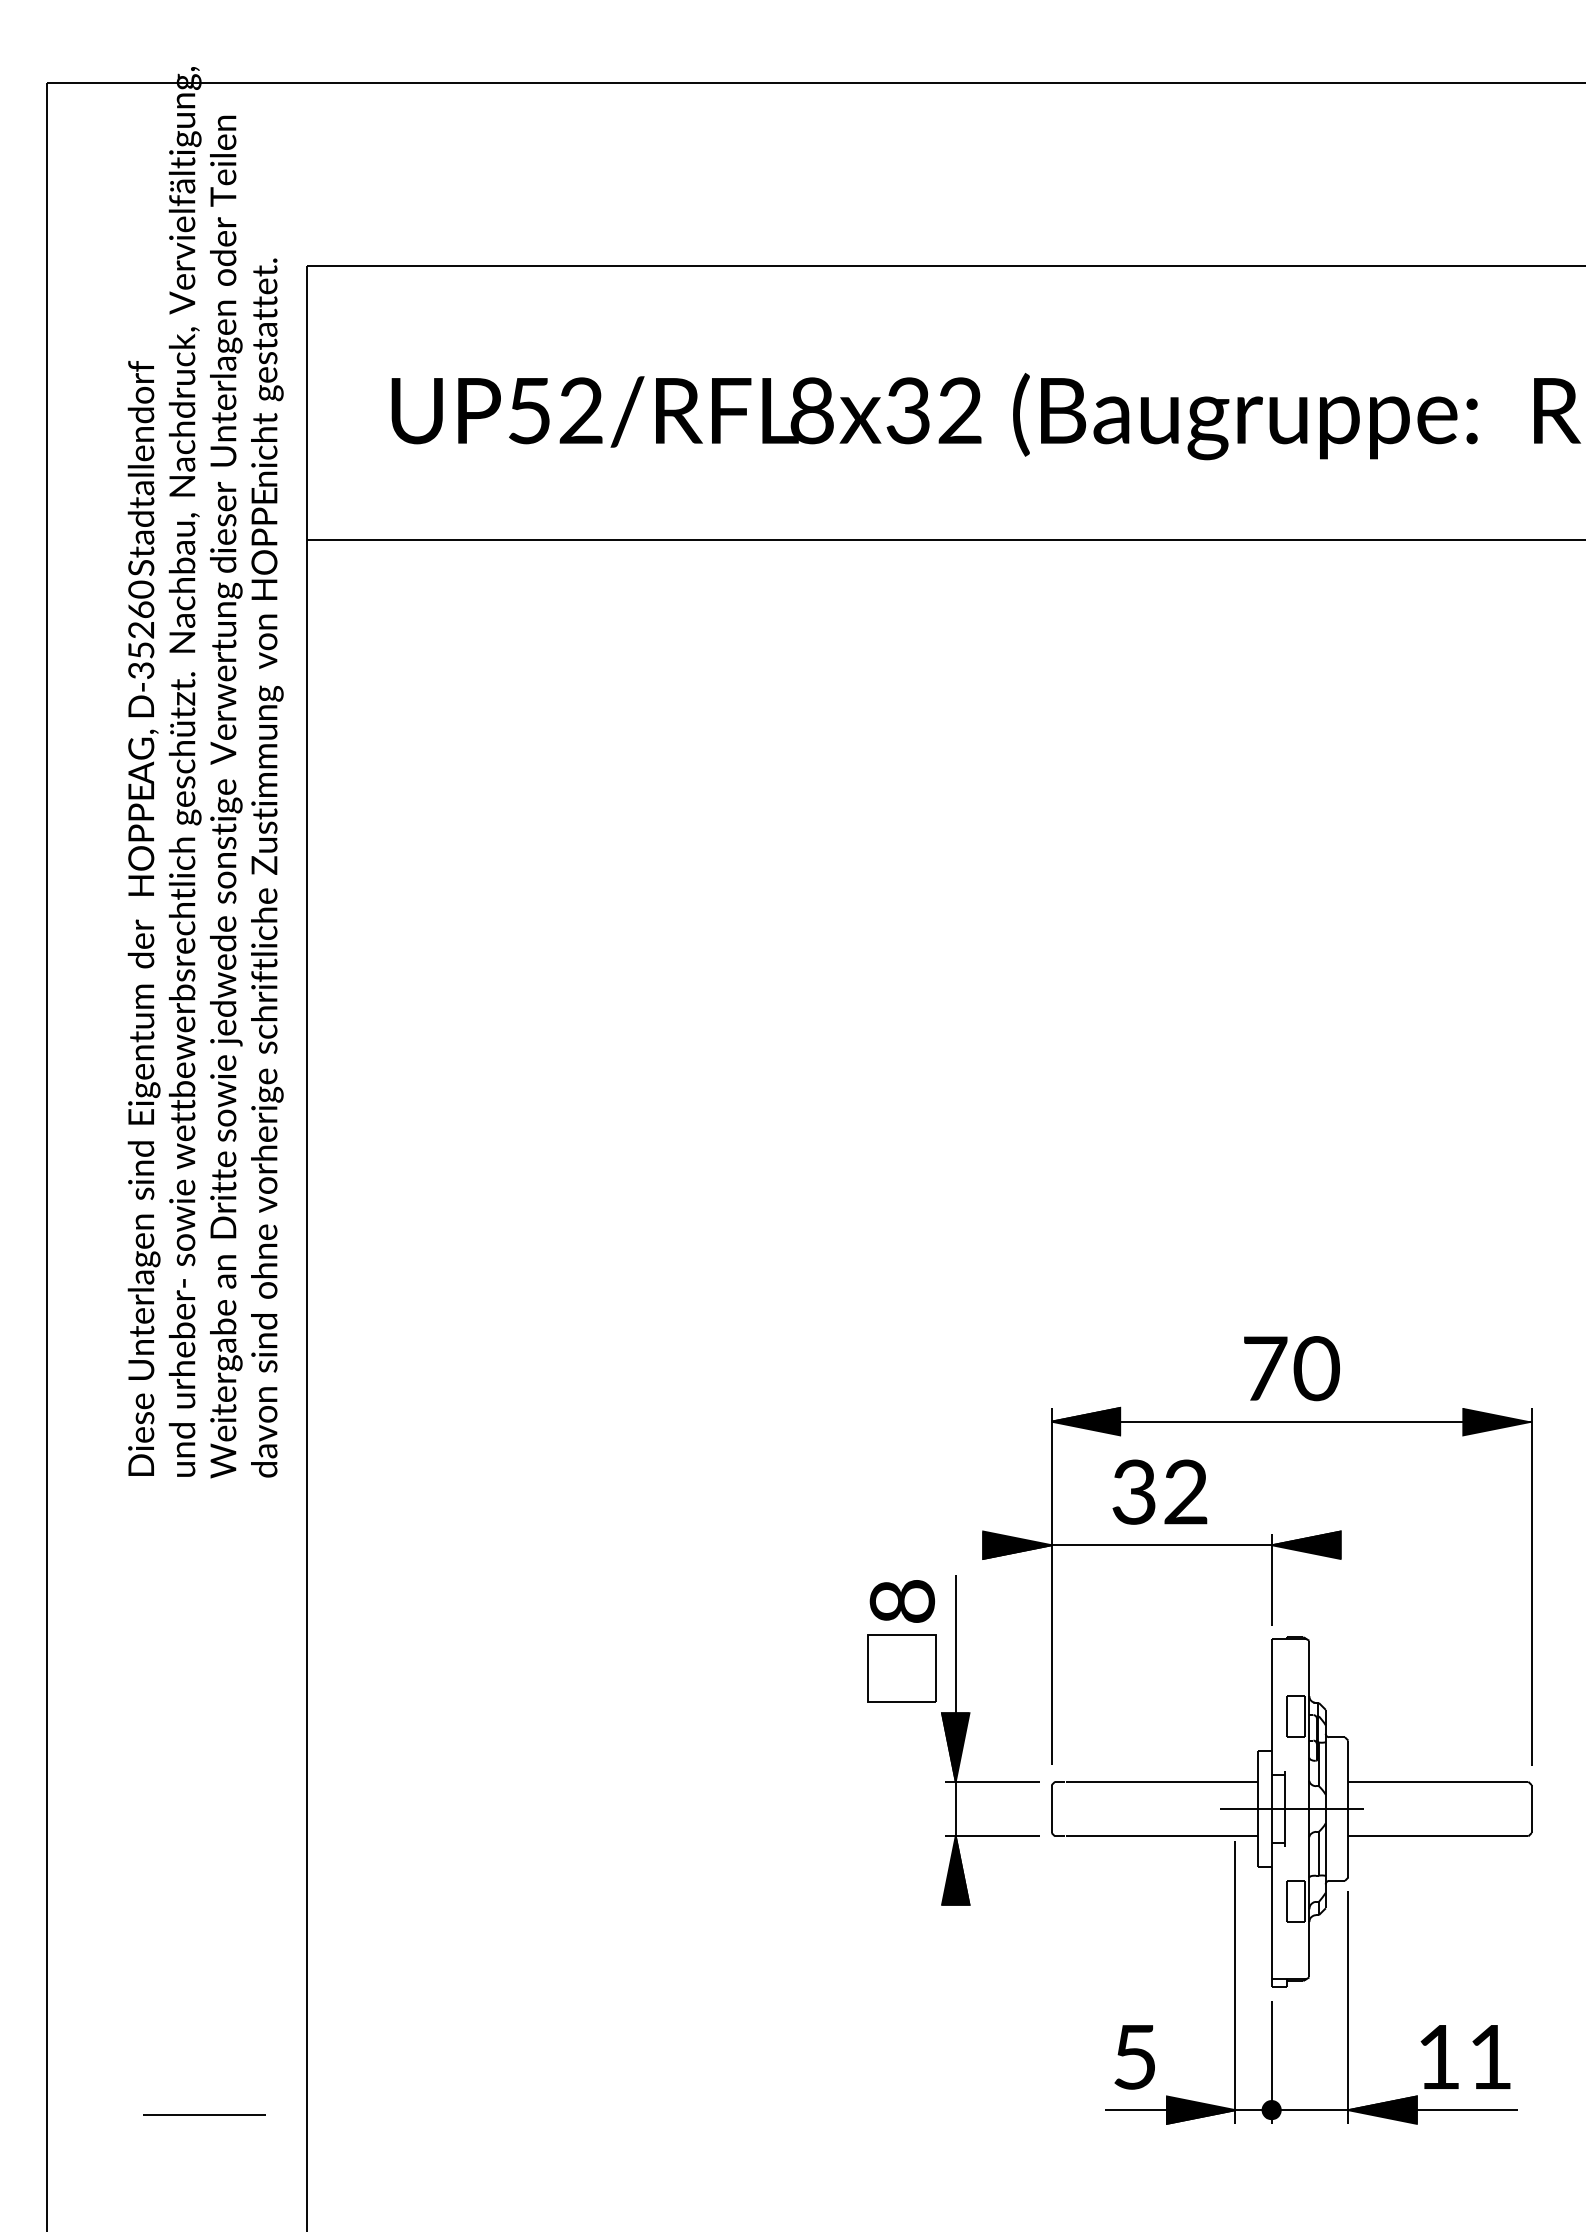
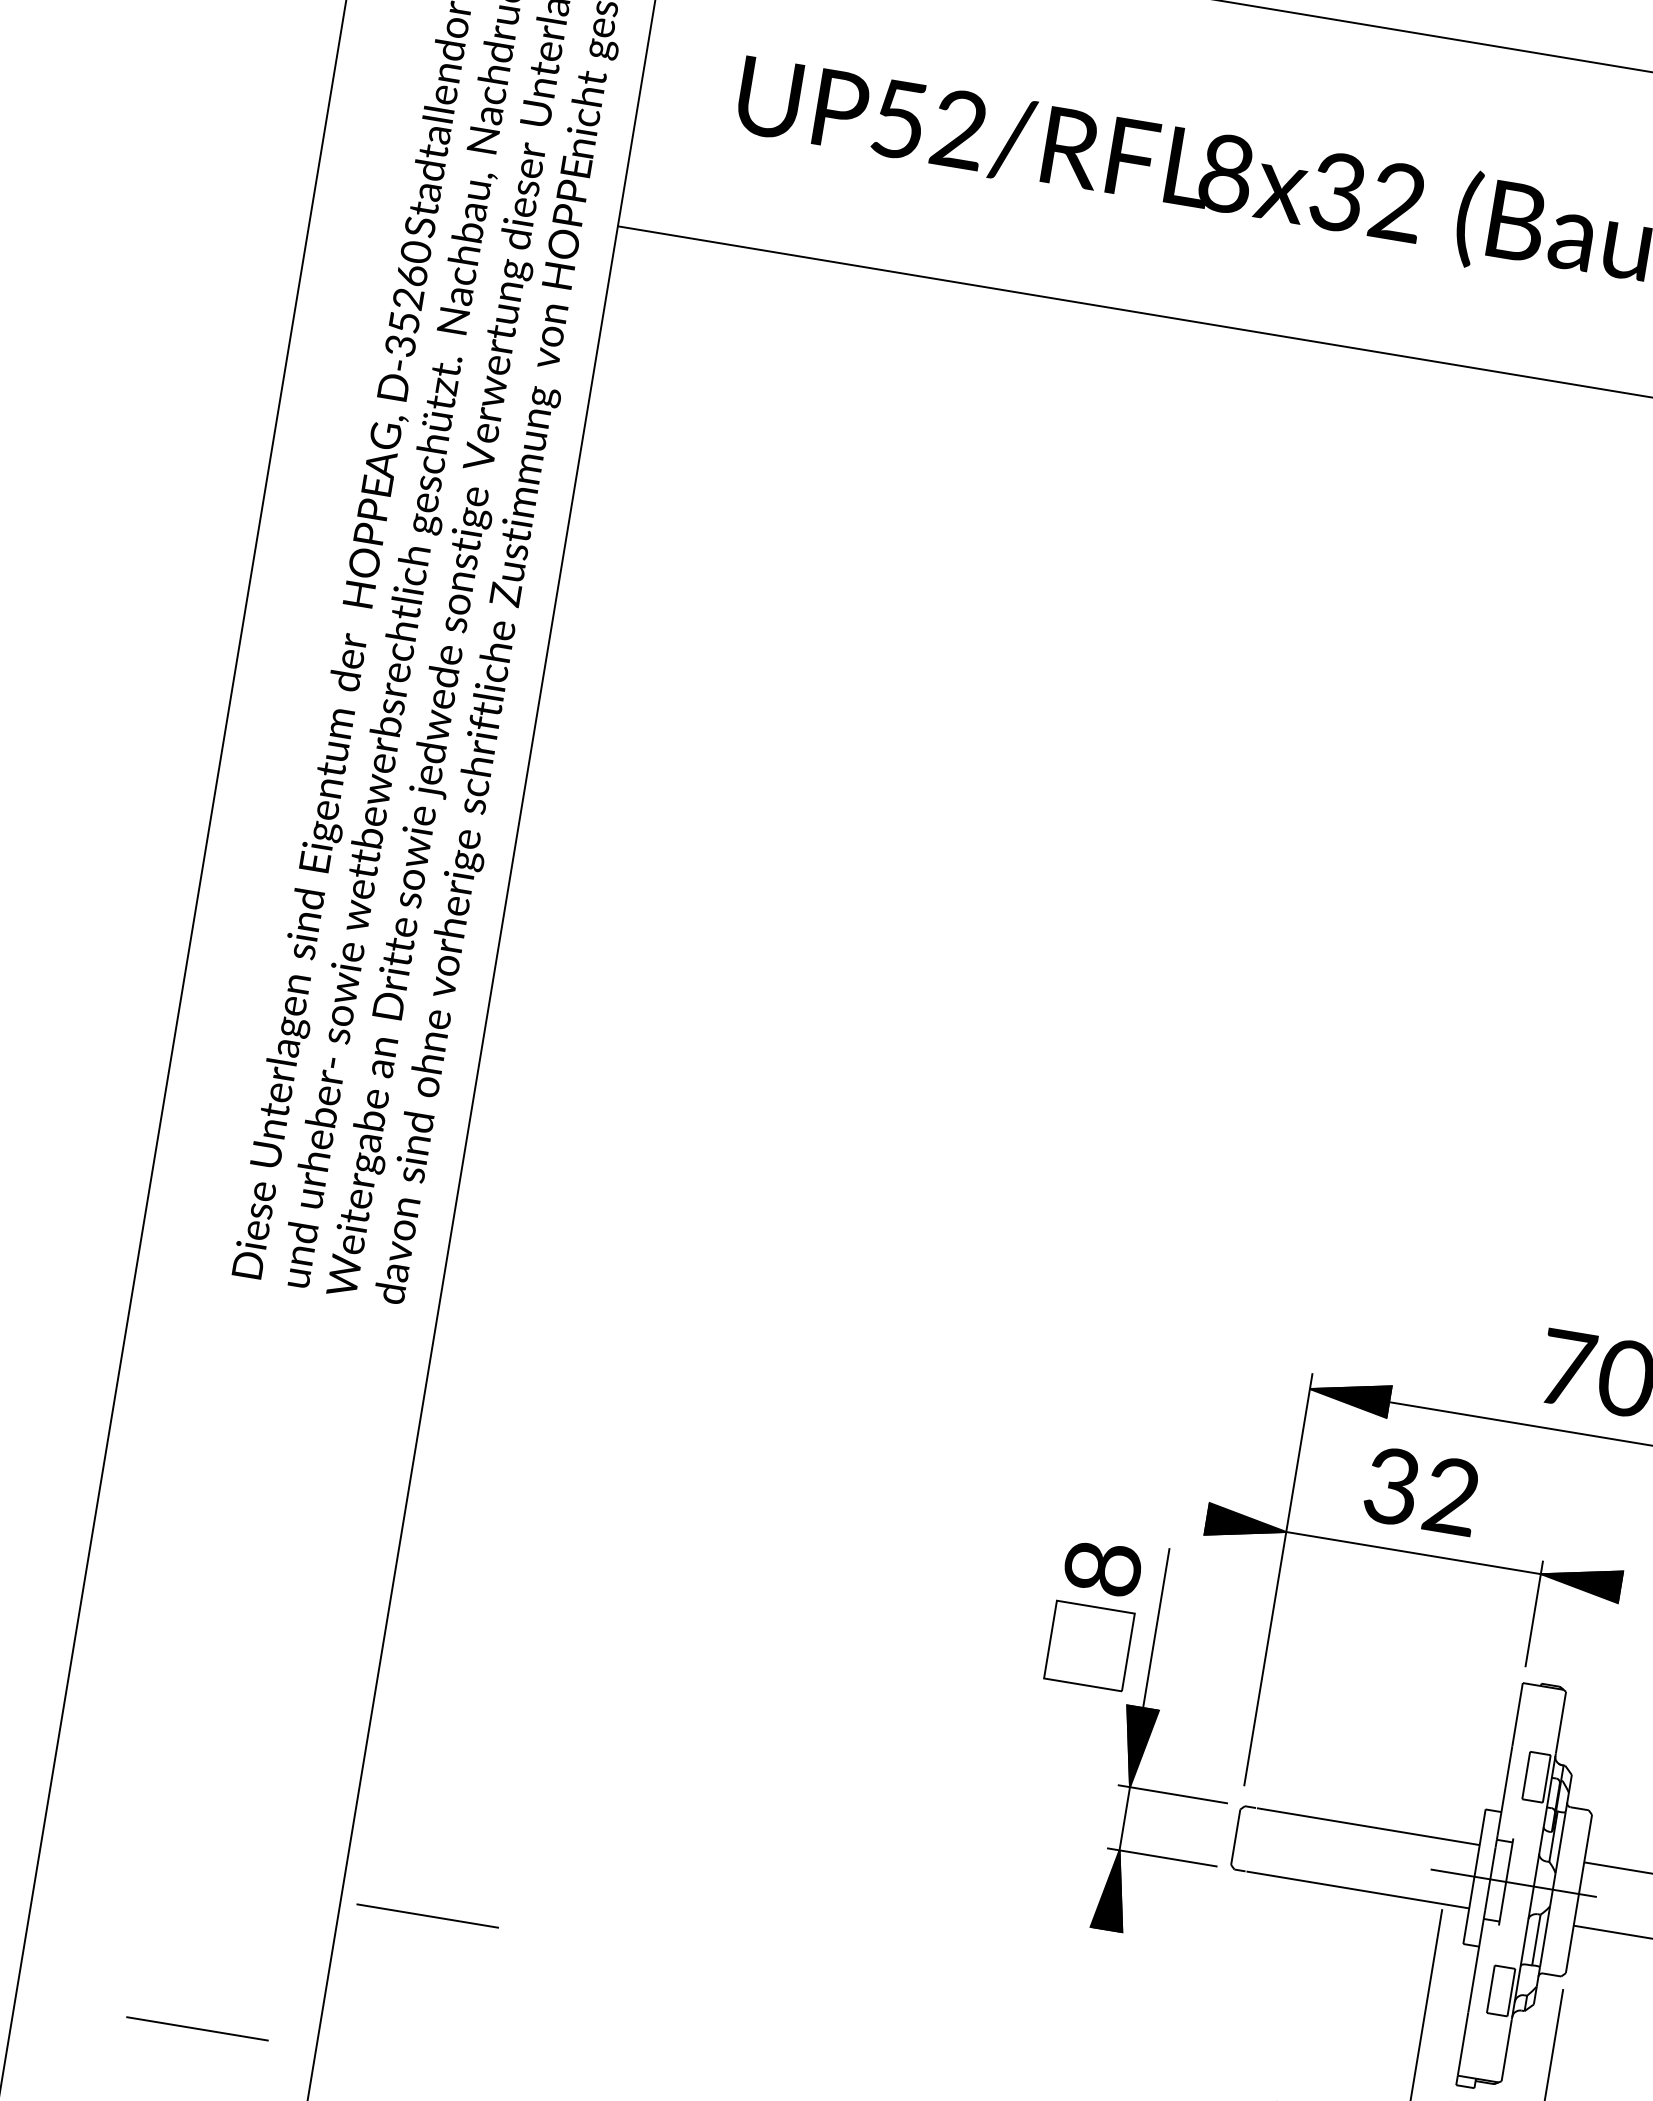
line: (382, 1987) -> (427, 1915), added

